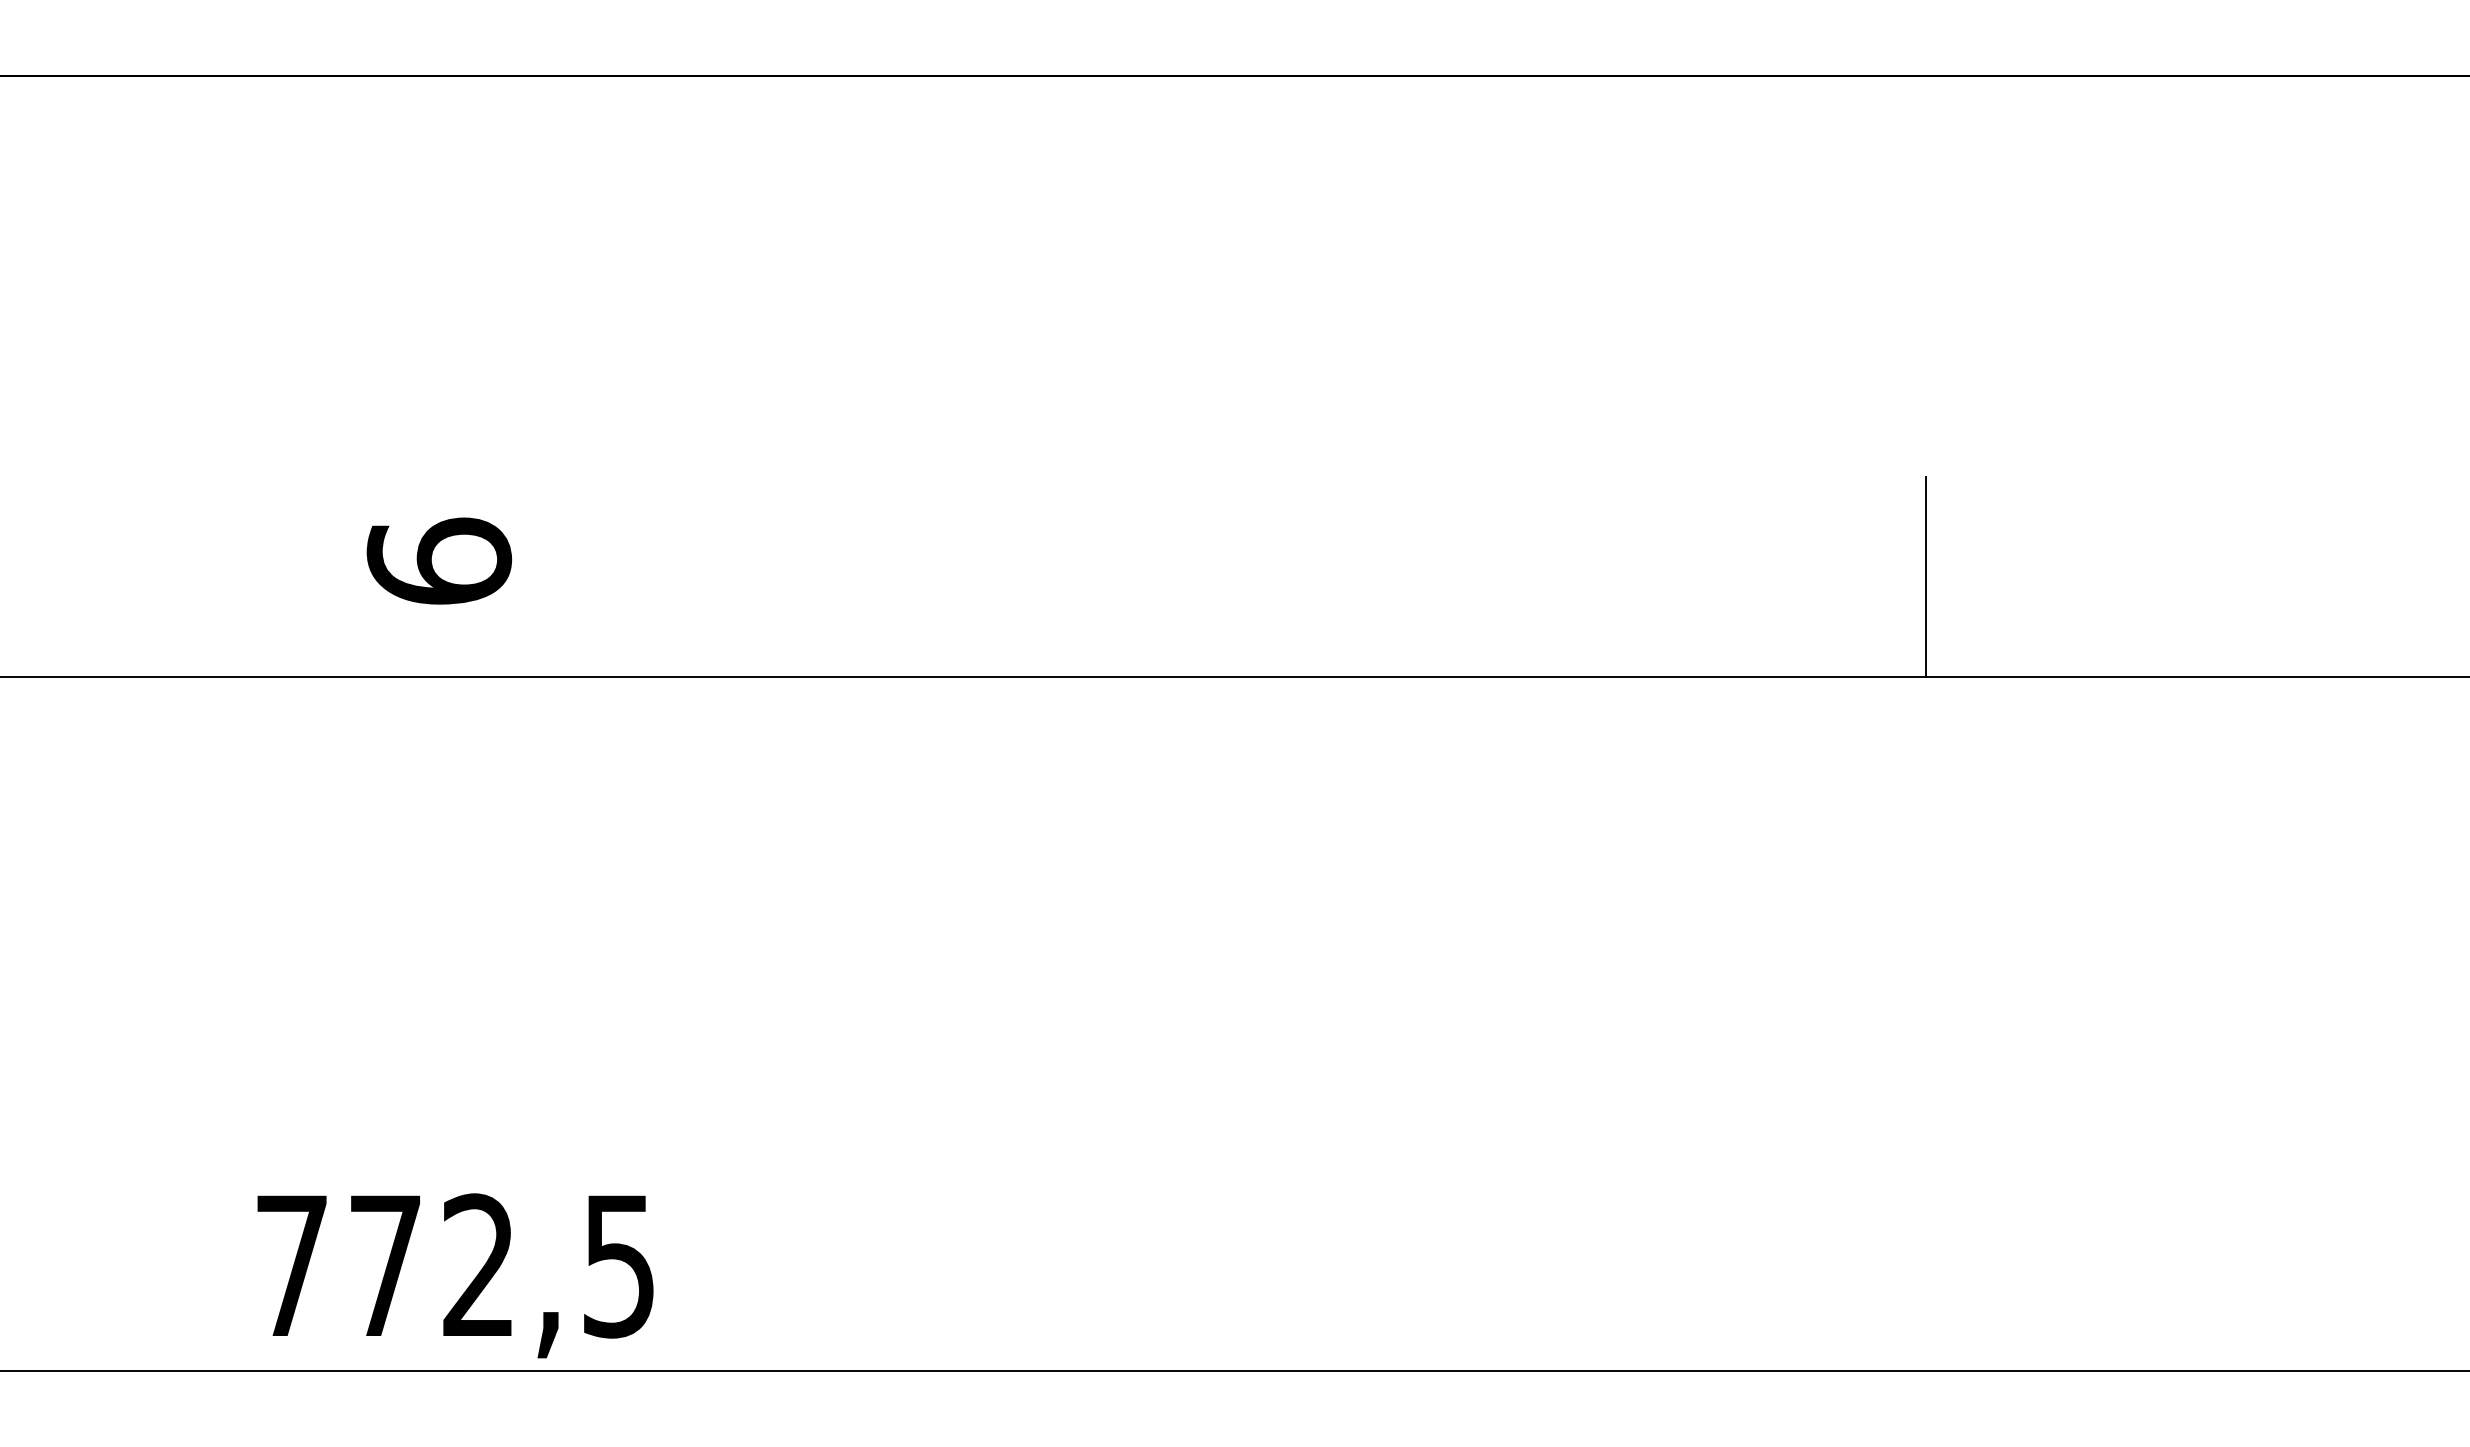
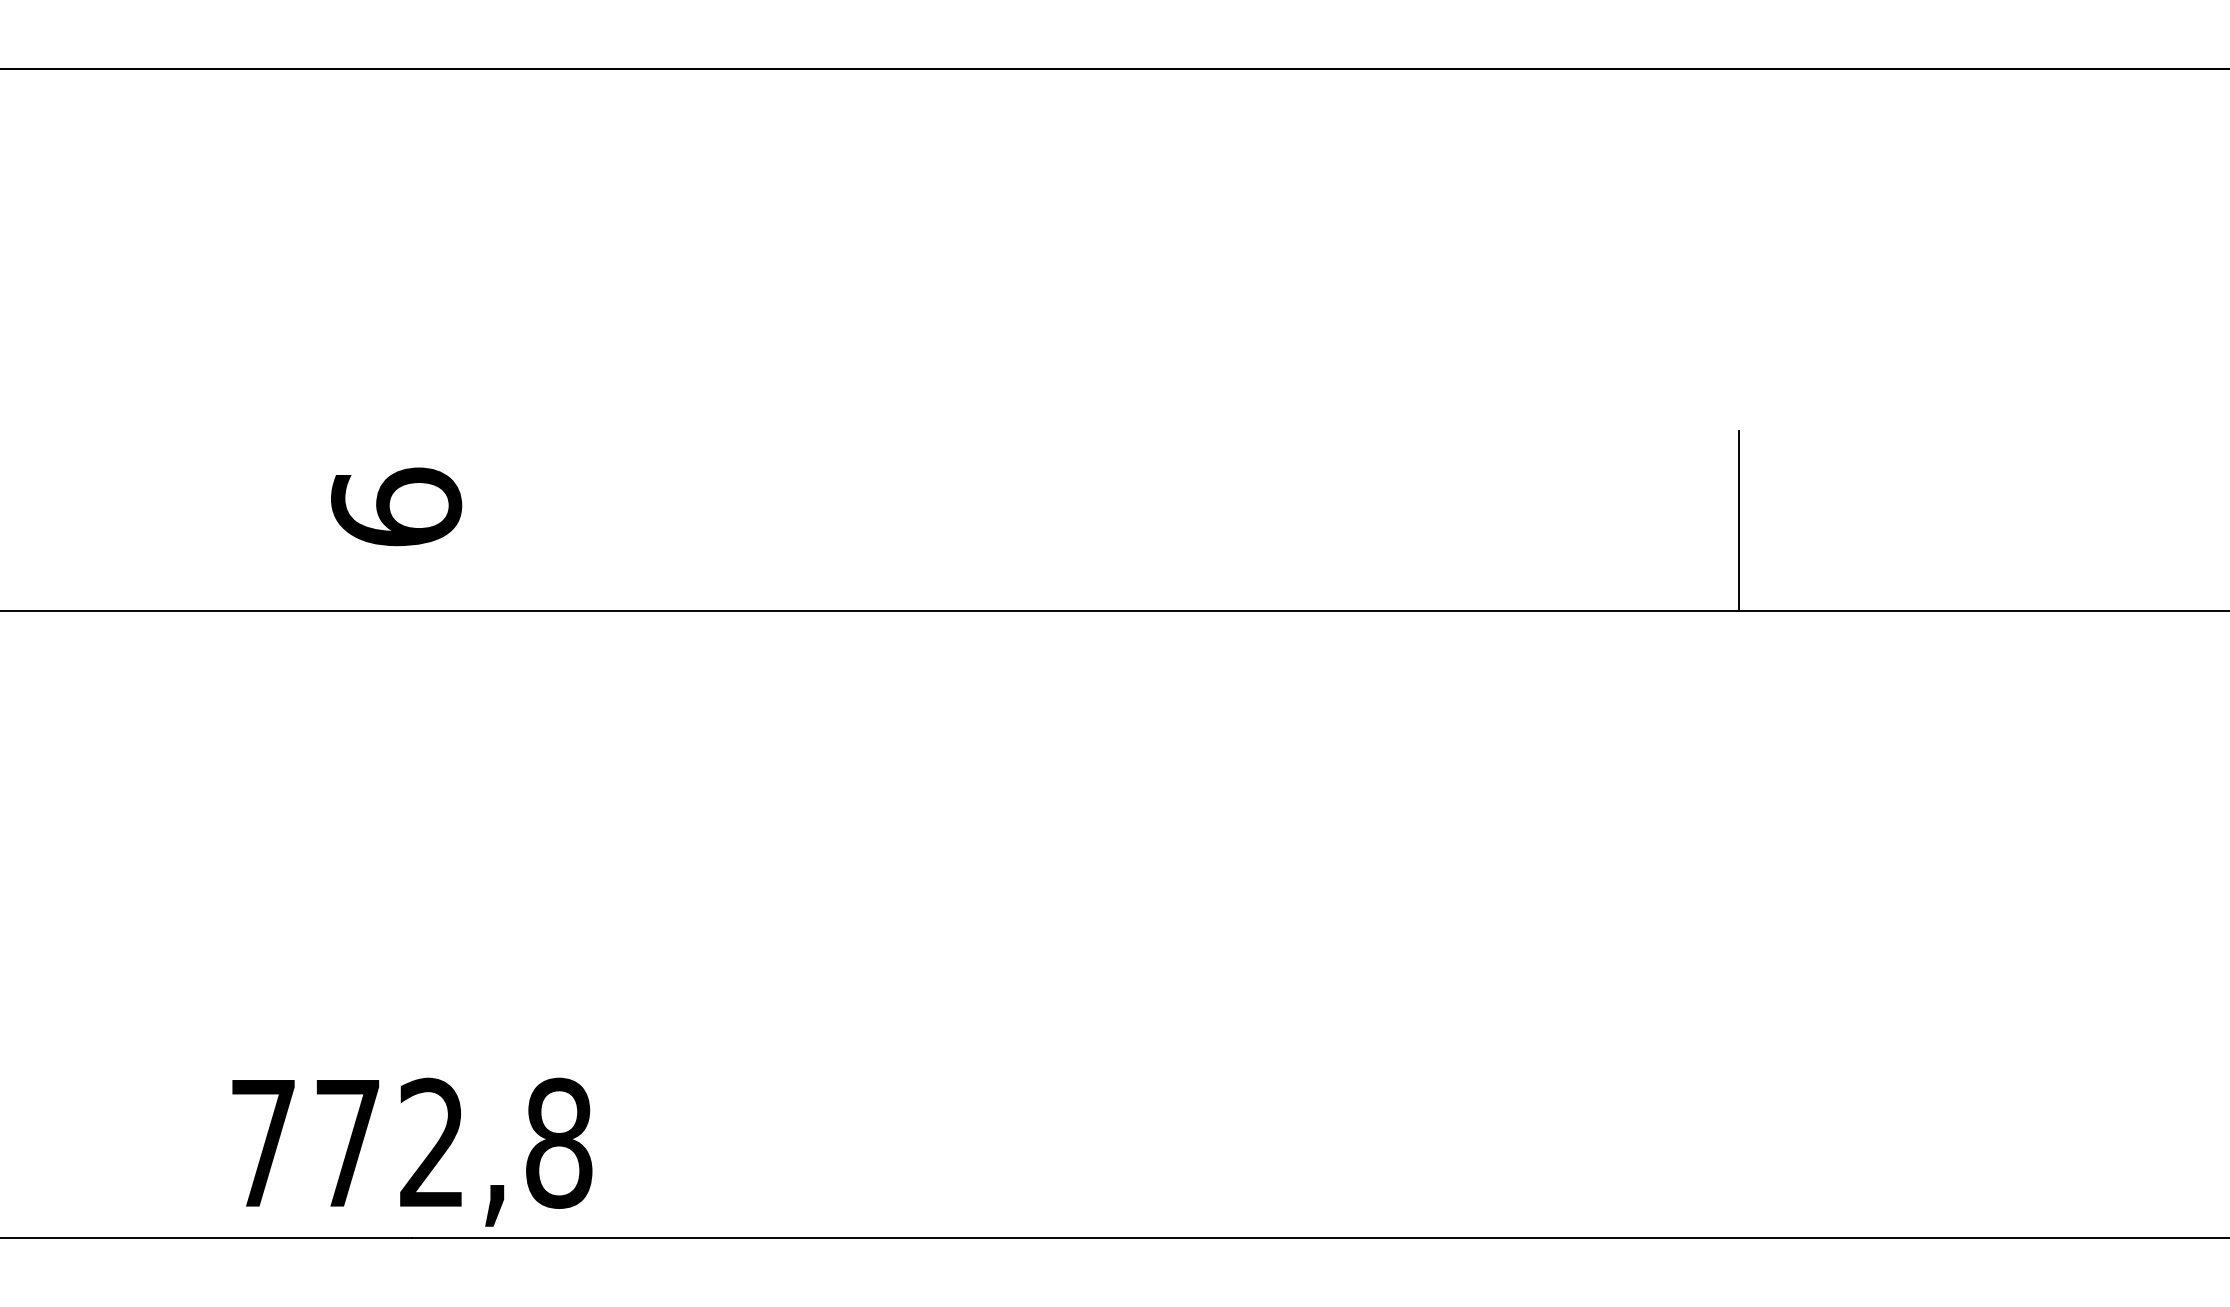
text: (619, 1265) -> (559, 1142), 772,5 -> 772,8

